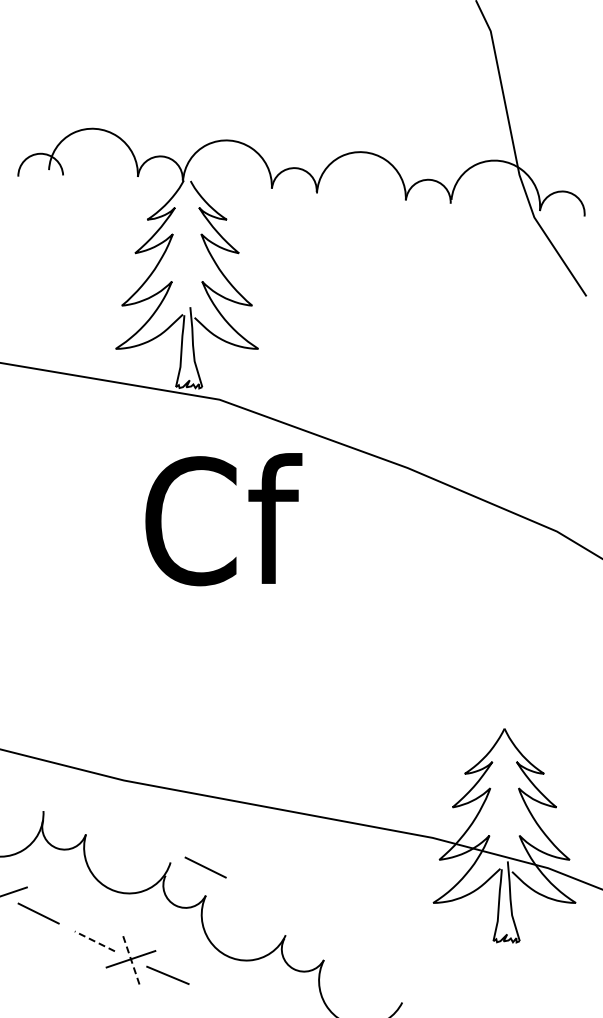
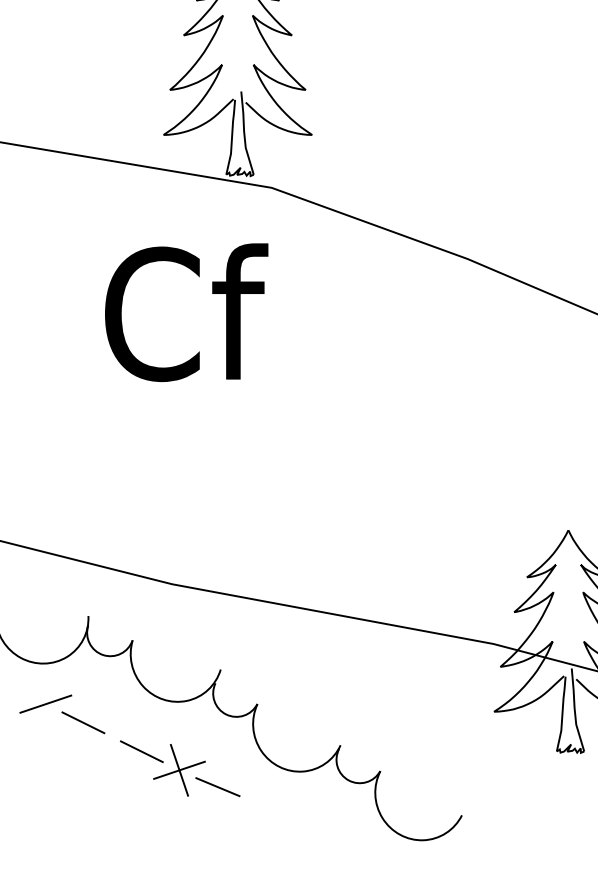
text: (223, 519) -> (186, 312), moved
line: (205, 867) -> (257, 674), removed
line: (94, 941) -> (141, 751), dashed -> solid
line: (131, 959) -> (180, 770), dashed -> solid

